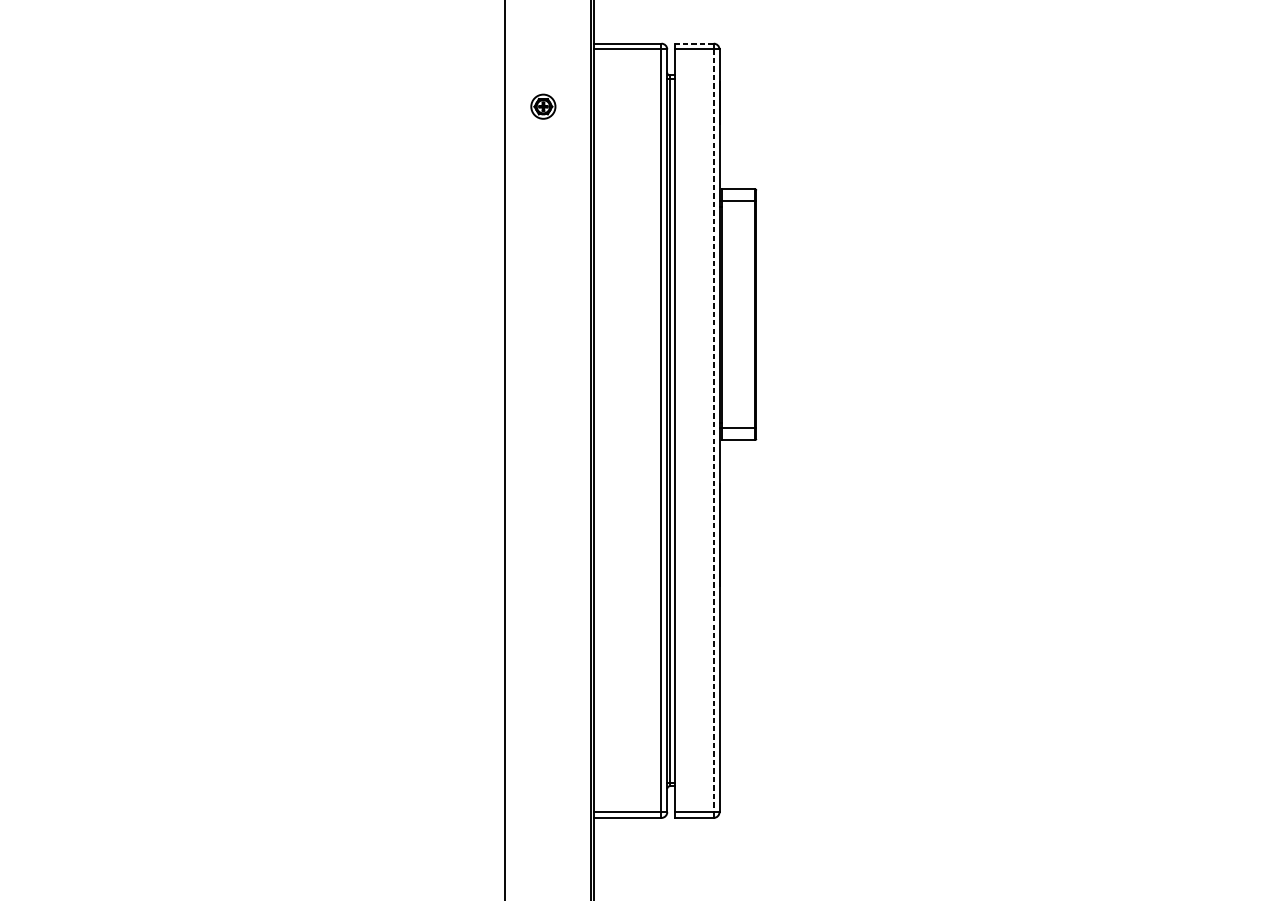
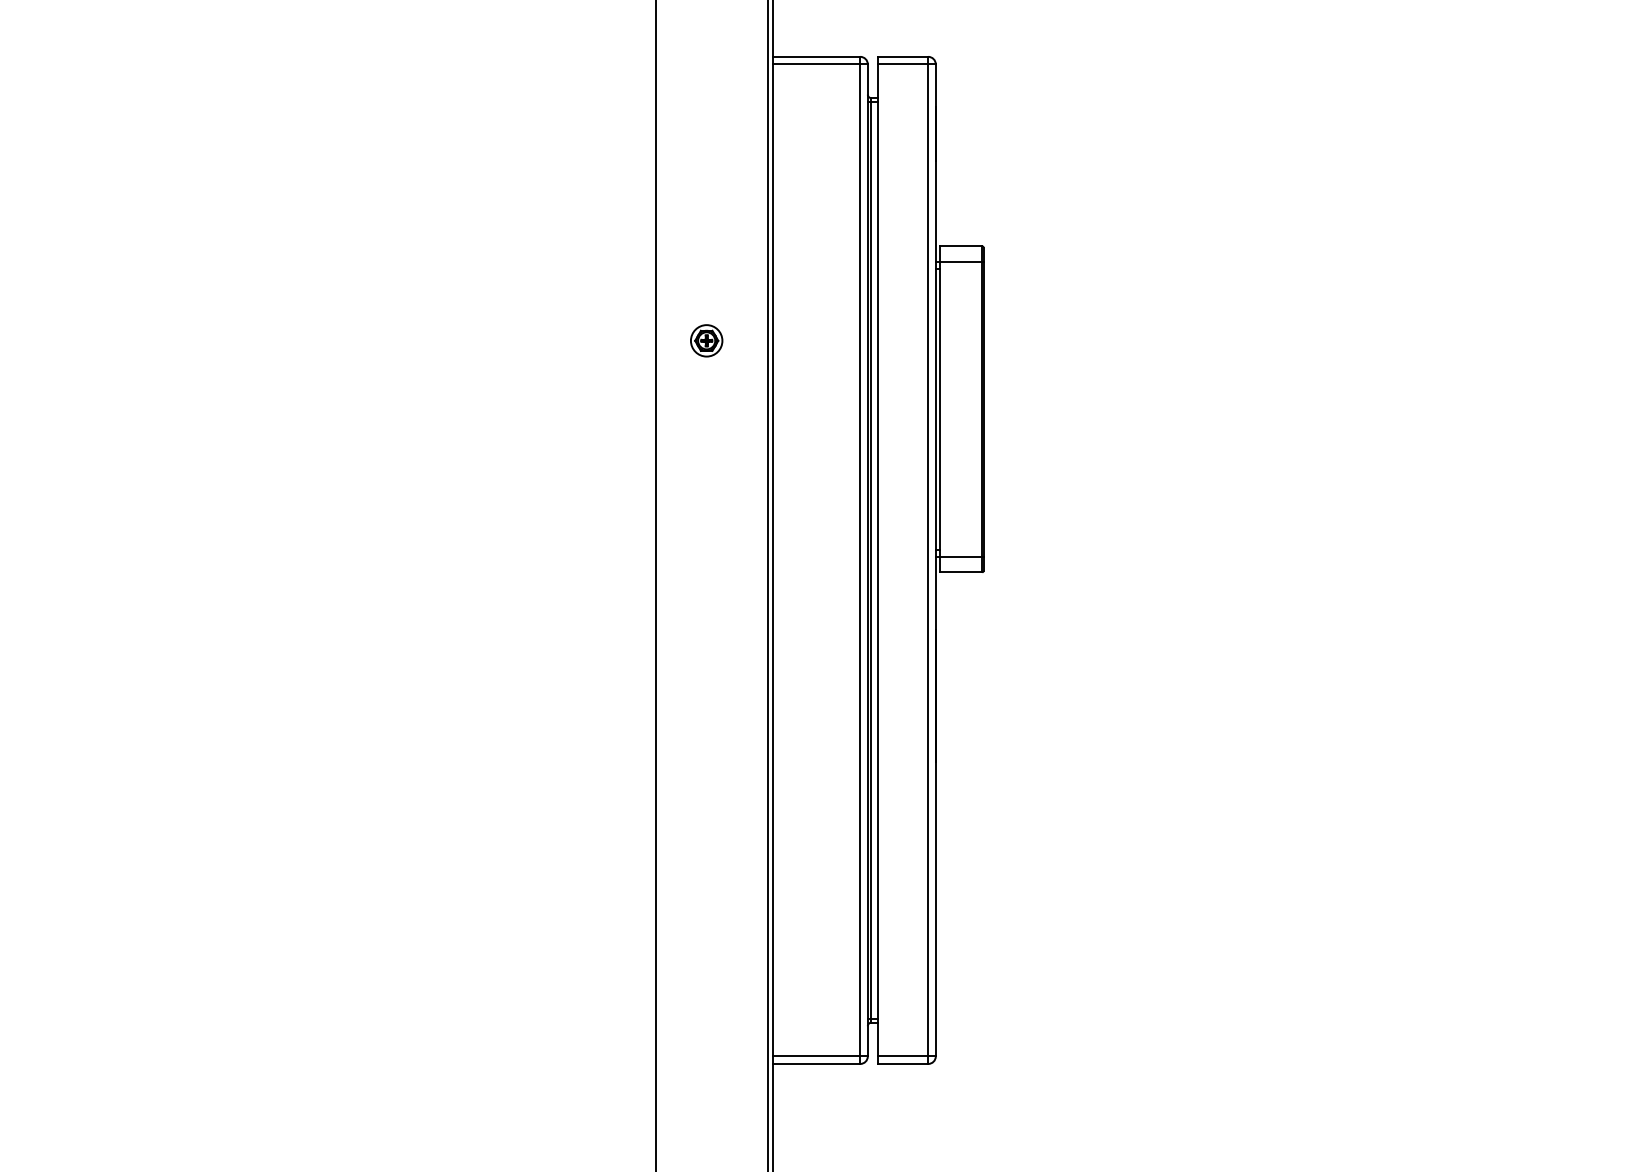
line: (693, 43) -> (902, 56), dashed -> solid
part: (543, 106) -> (706, 340), moved
line: (713, 430) -> (928, 560), dashed -> solid

